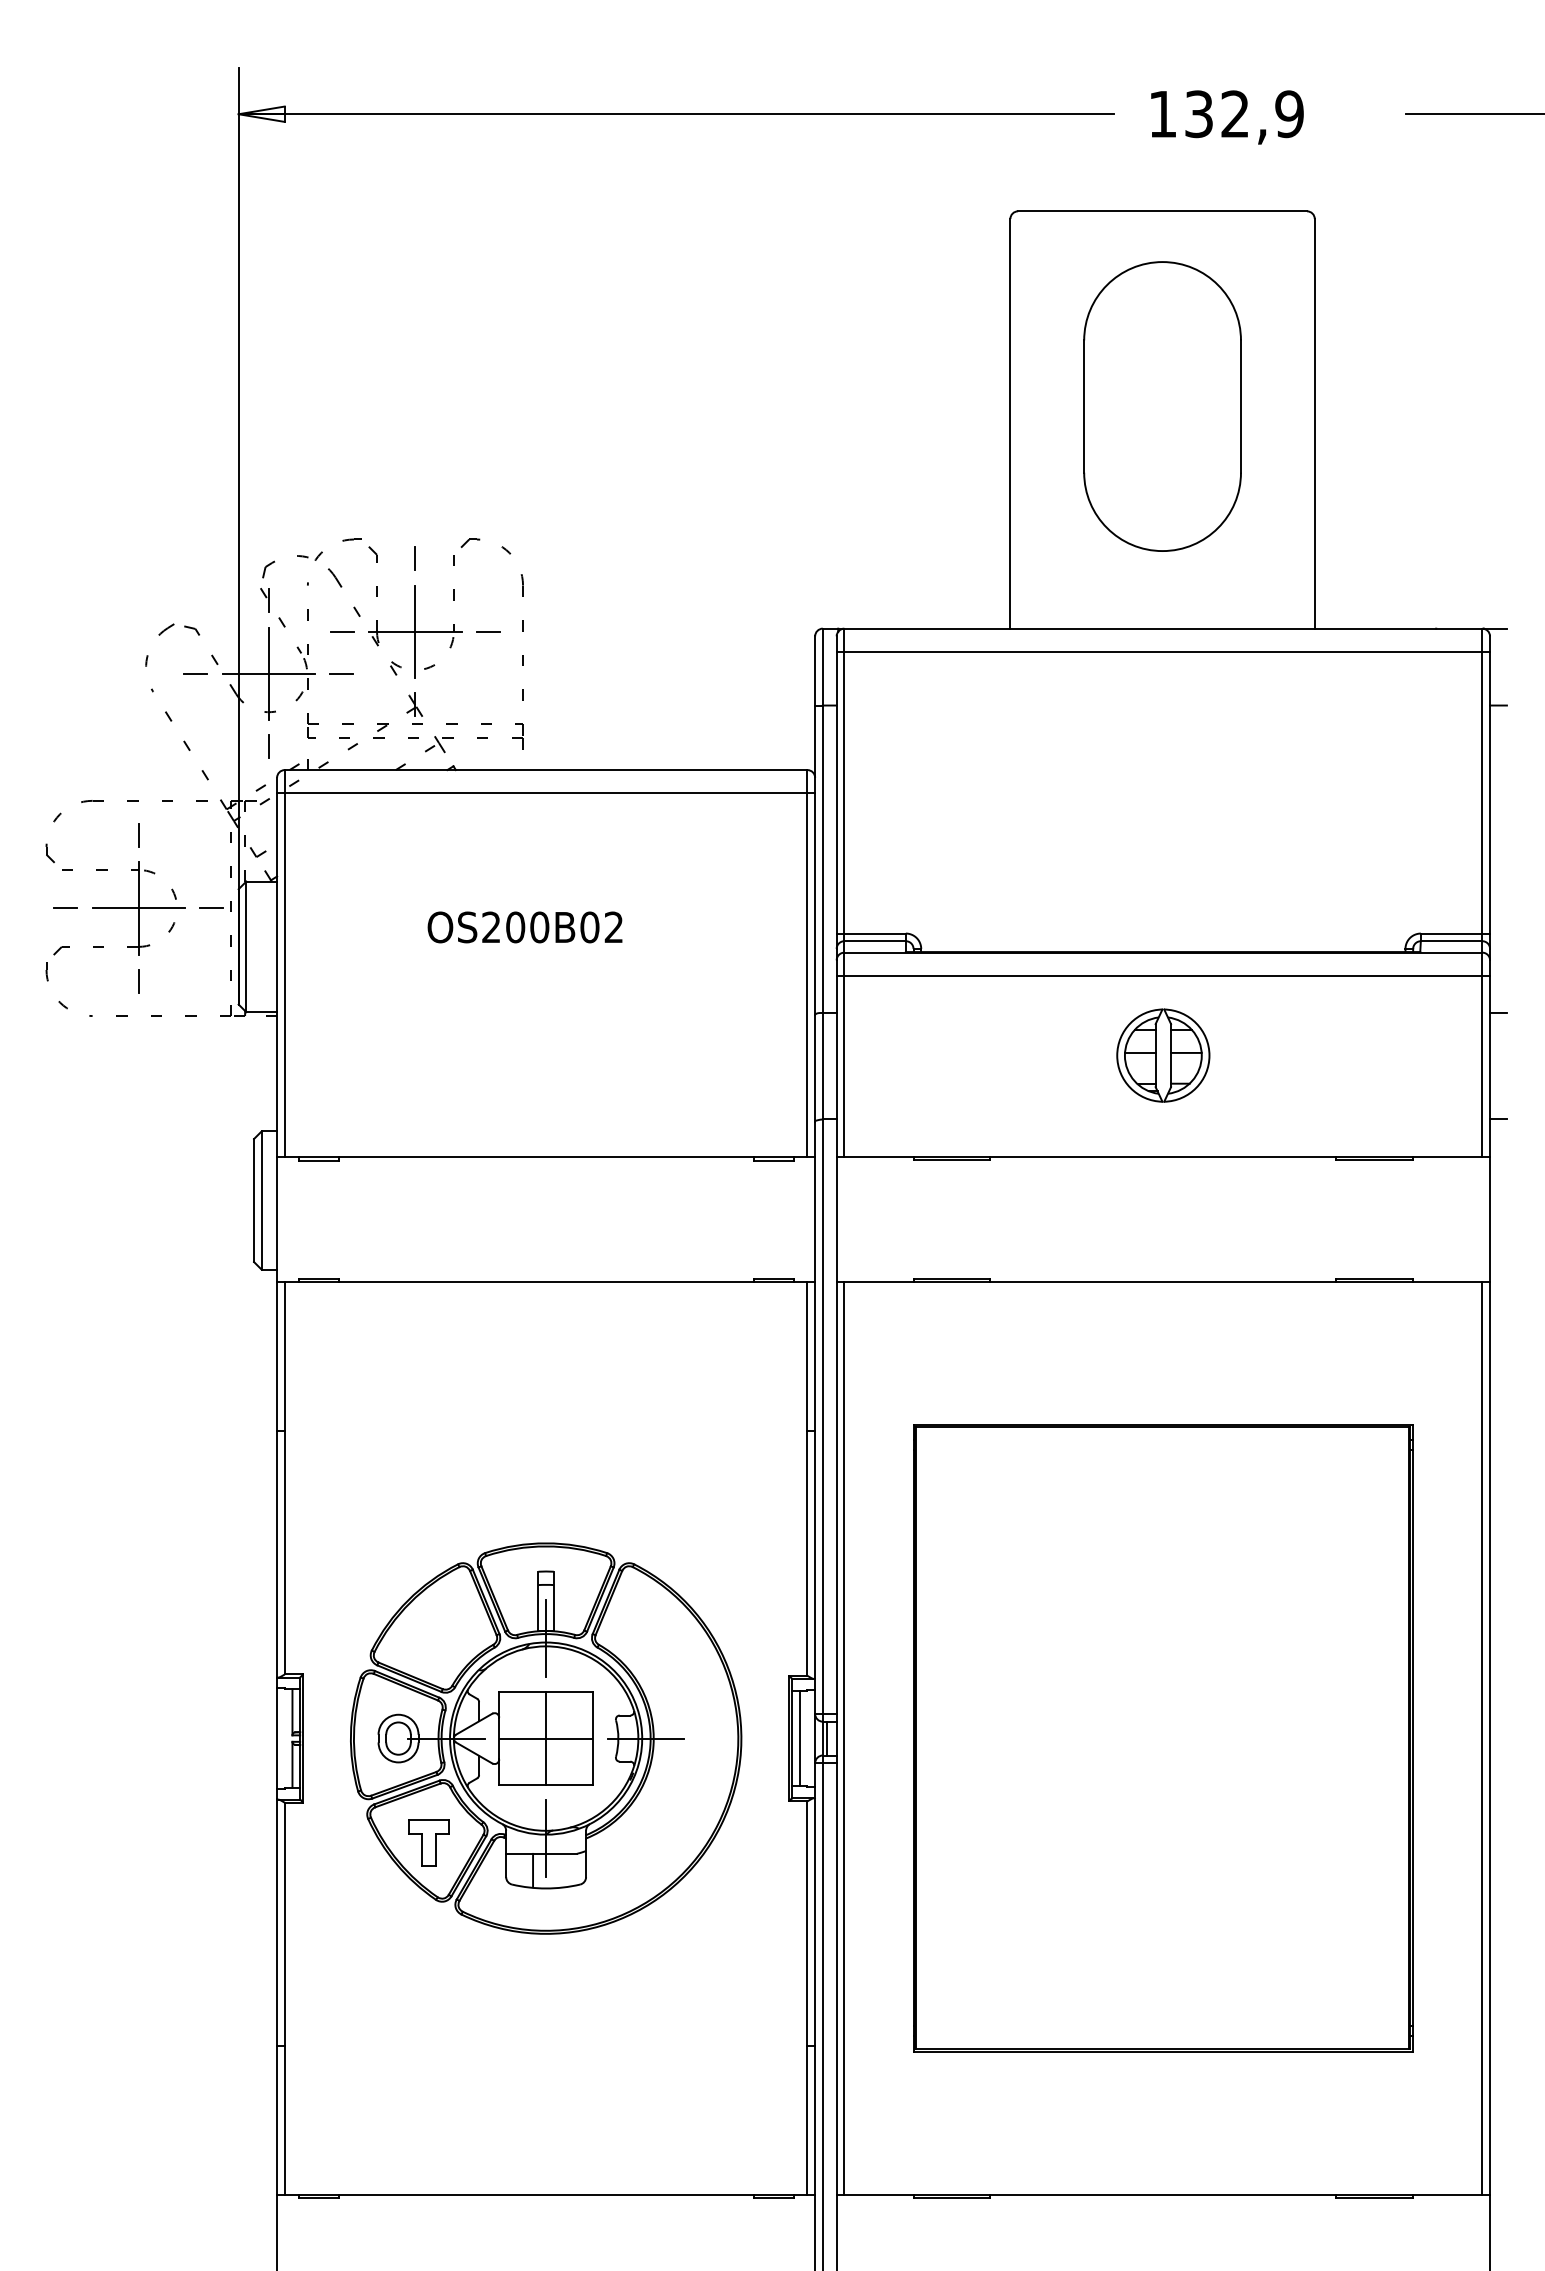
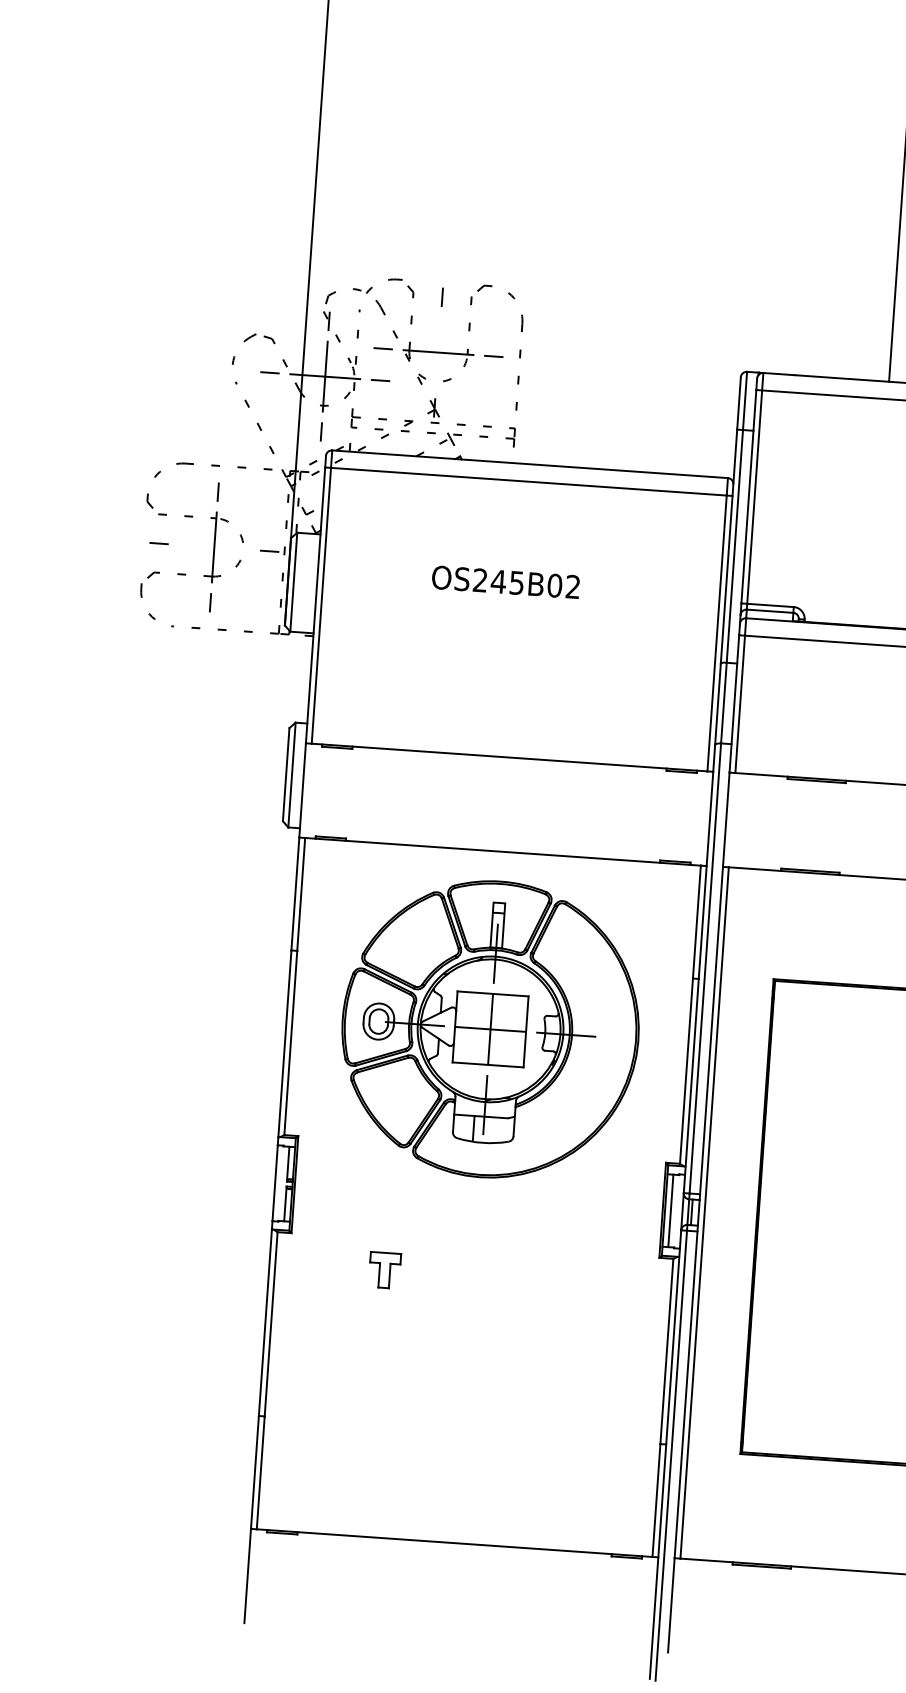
line: (415, 631) -> (438, 352), removed
line: (138, 908) -> (214, 547), removed
text: (527, 927) -> (507, 582), OS200B02 -> OS245B02
part: (546, 1738) -> (490, 1029), moved

